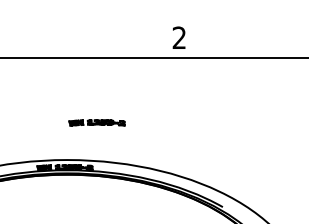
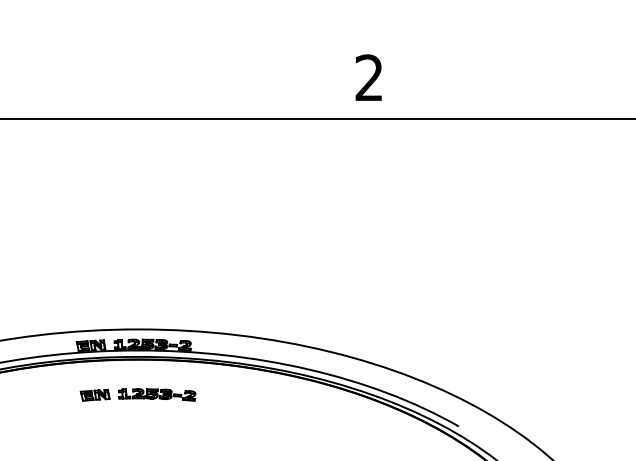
part: (96, 122) -> (136, 394), moved

